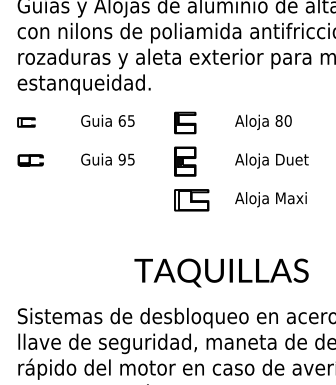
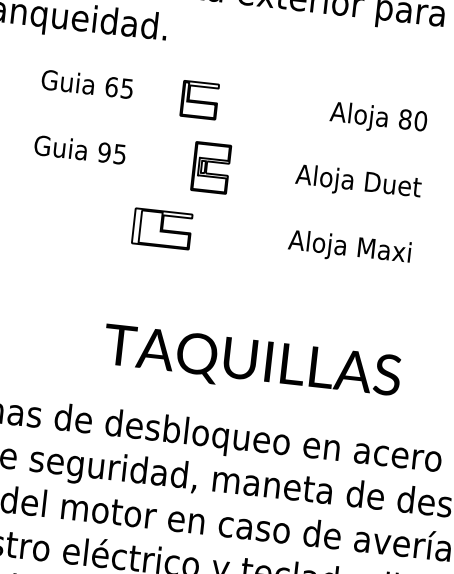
text: (263, 121) -> (378, 117), moved
part: (185, 122) -> (200, 99), moved
part: (191, 200) -> (161, 229), moved

